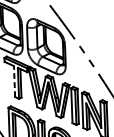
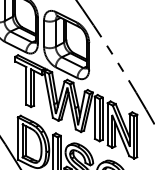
line: (14, 81) -> (26, 85), dashed -> solid

